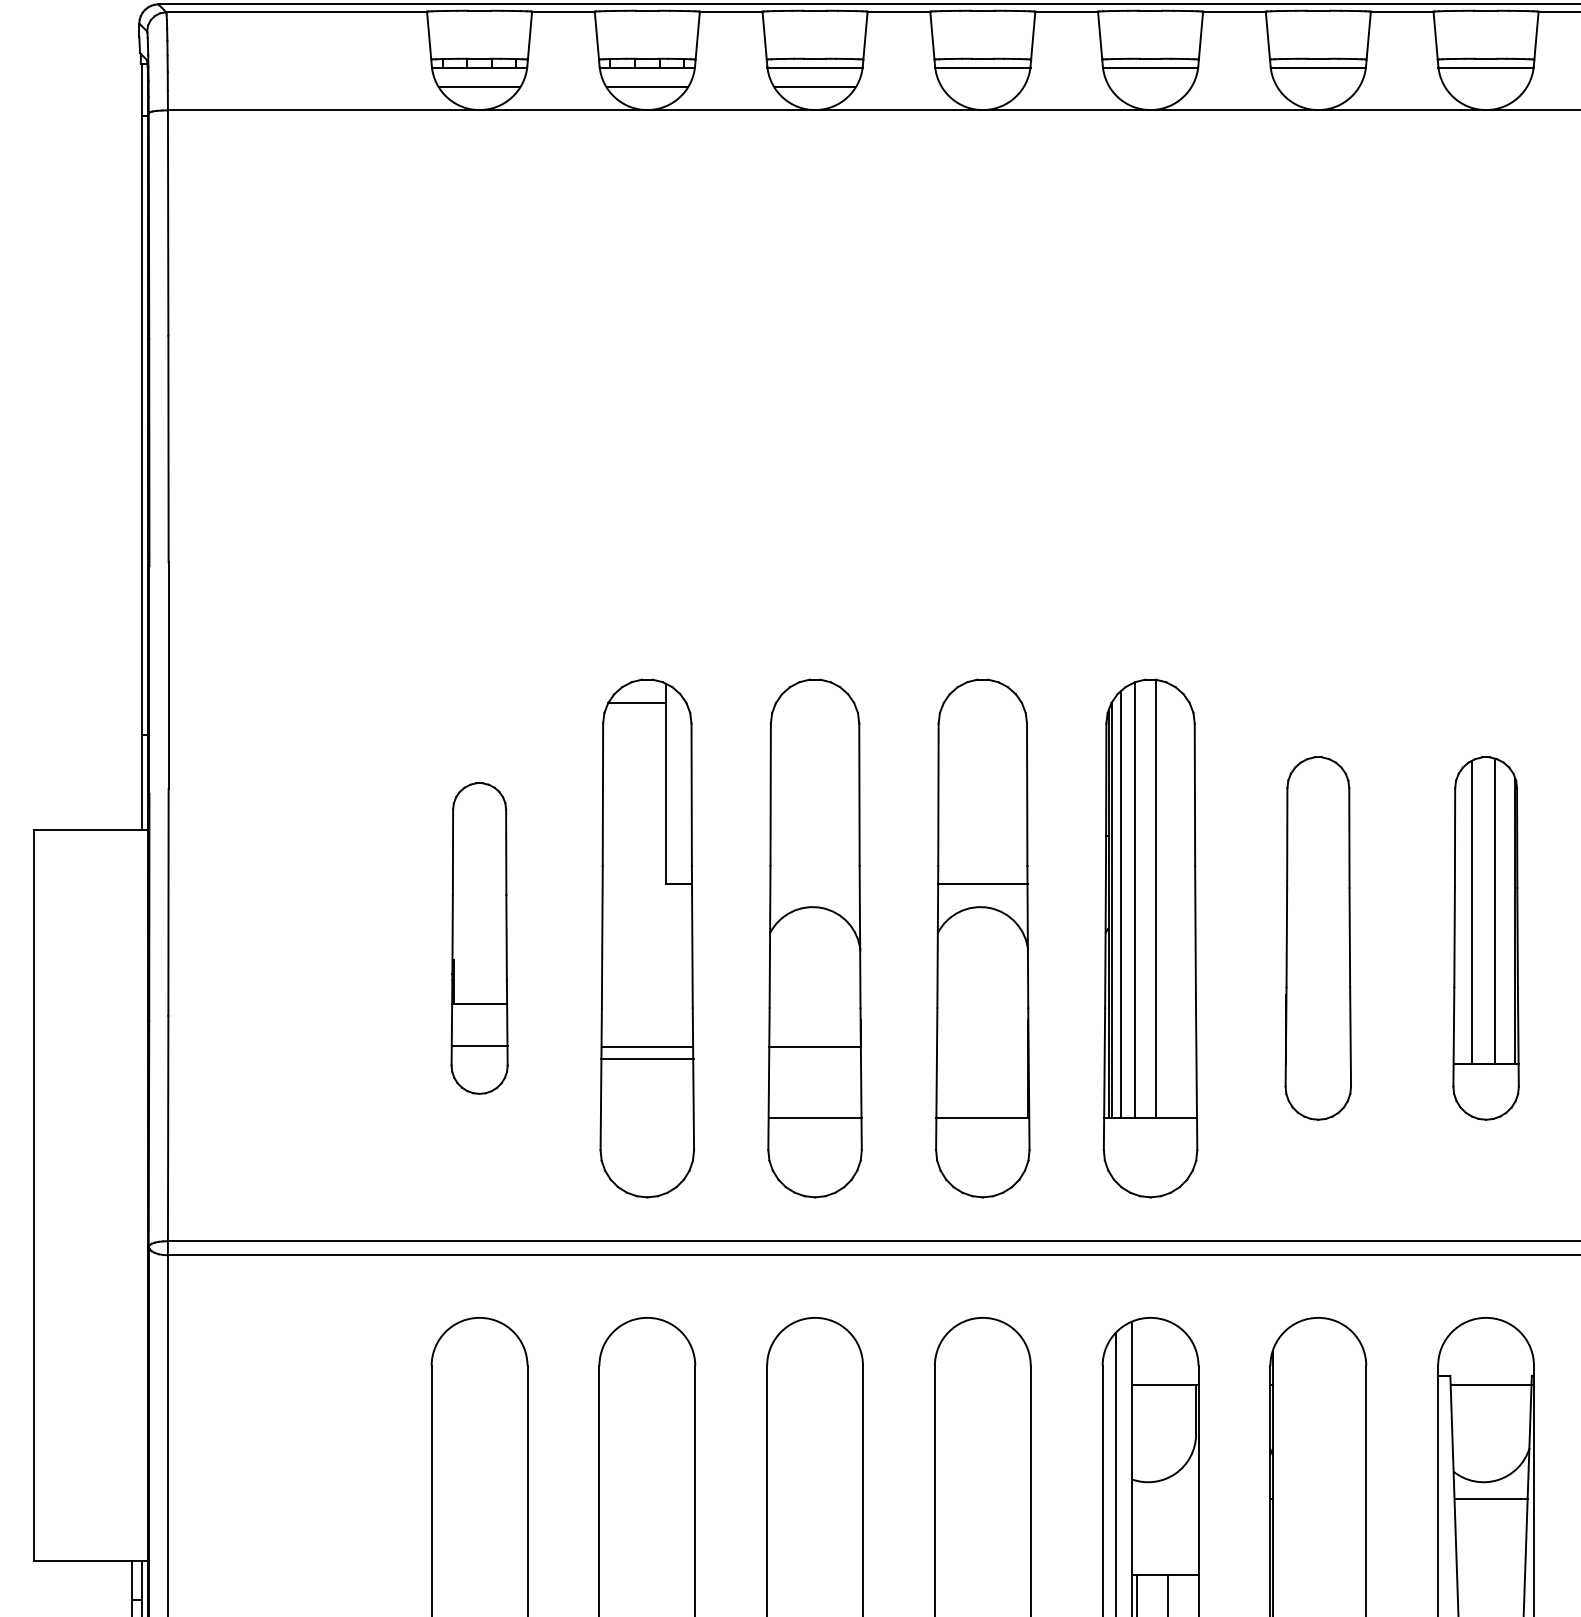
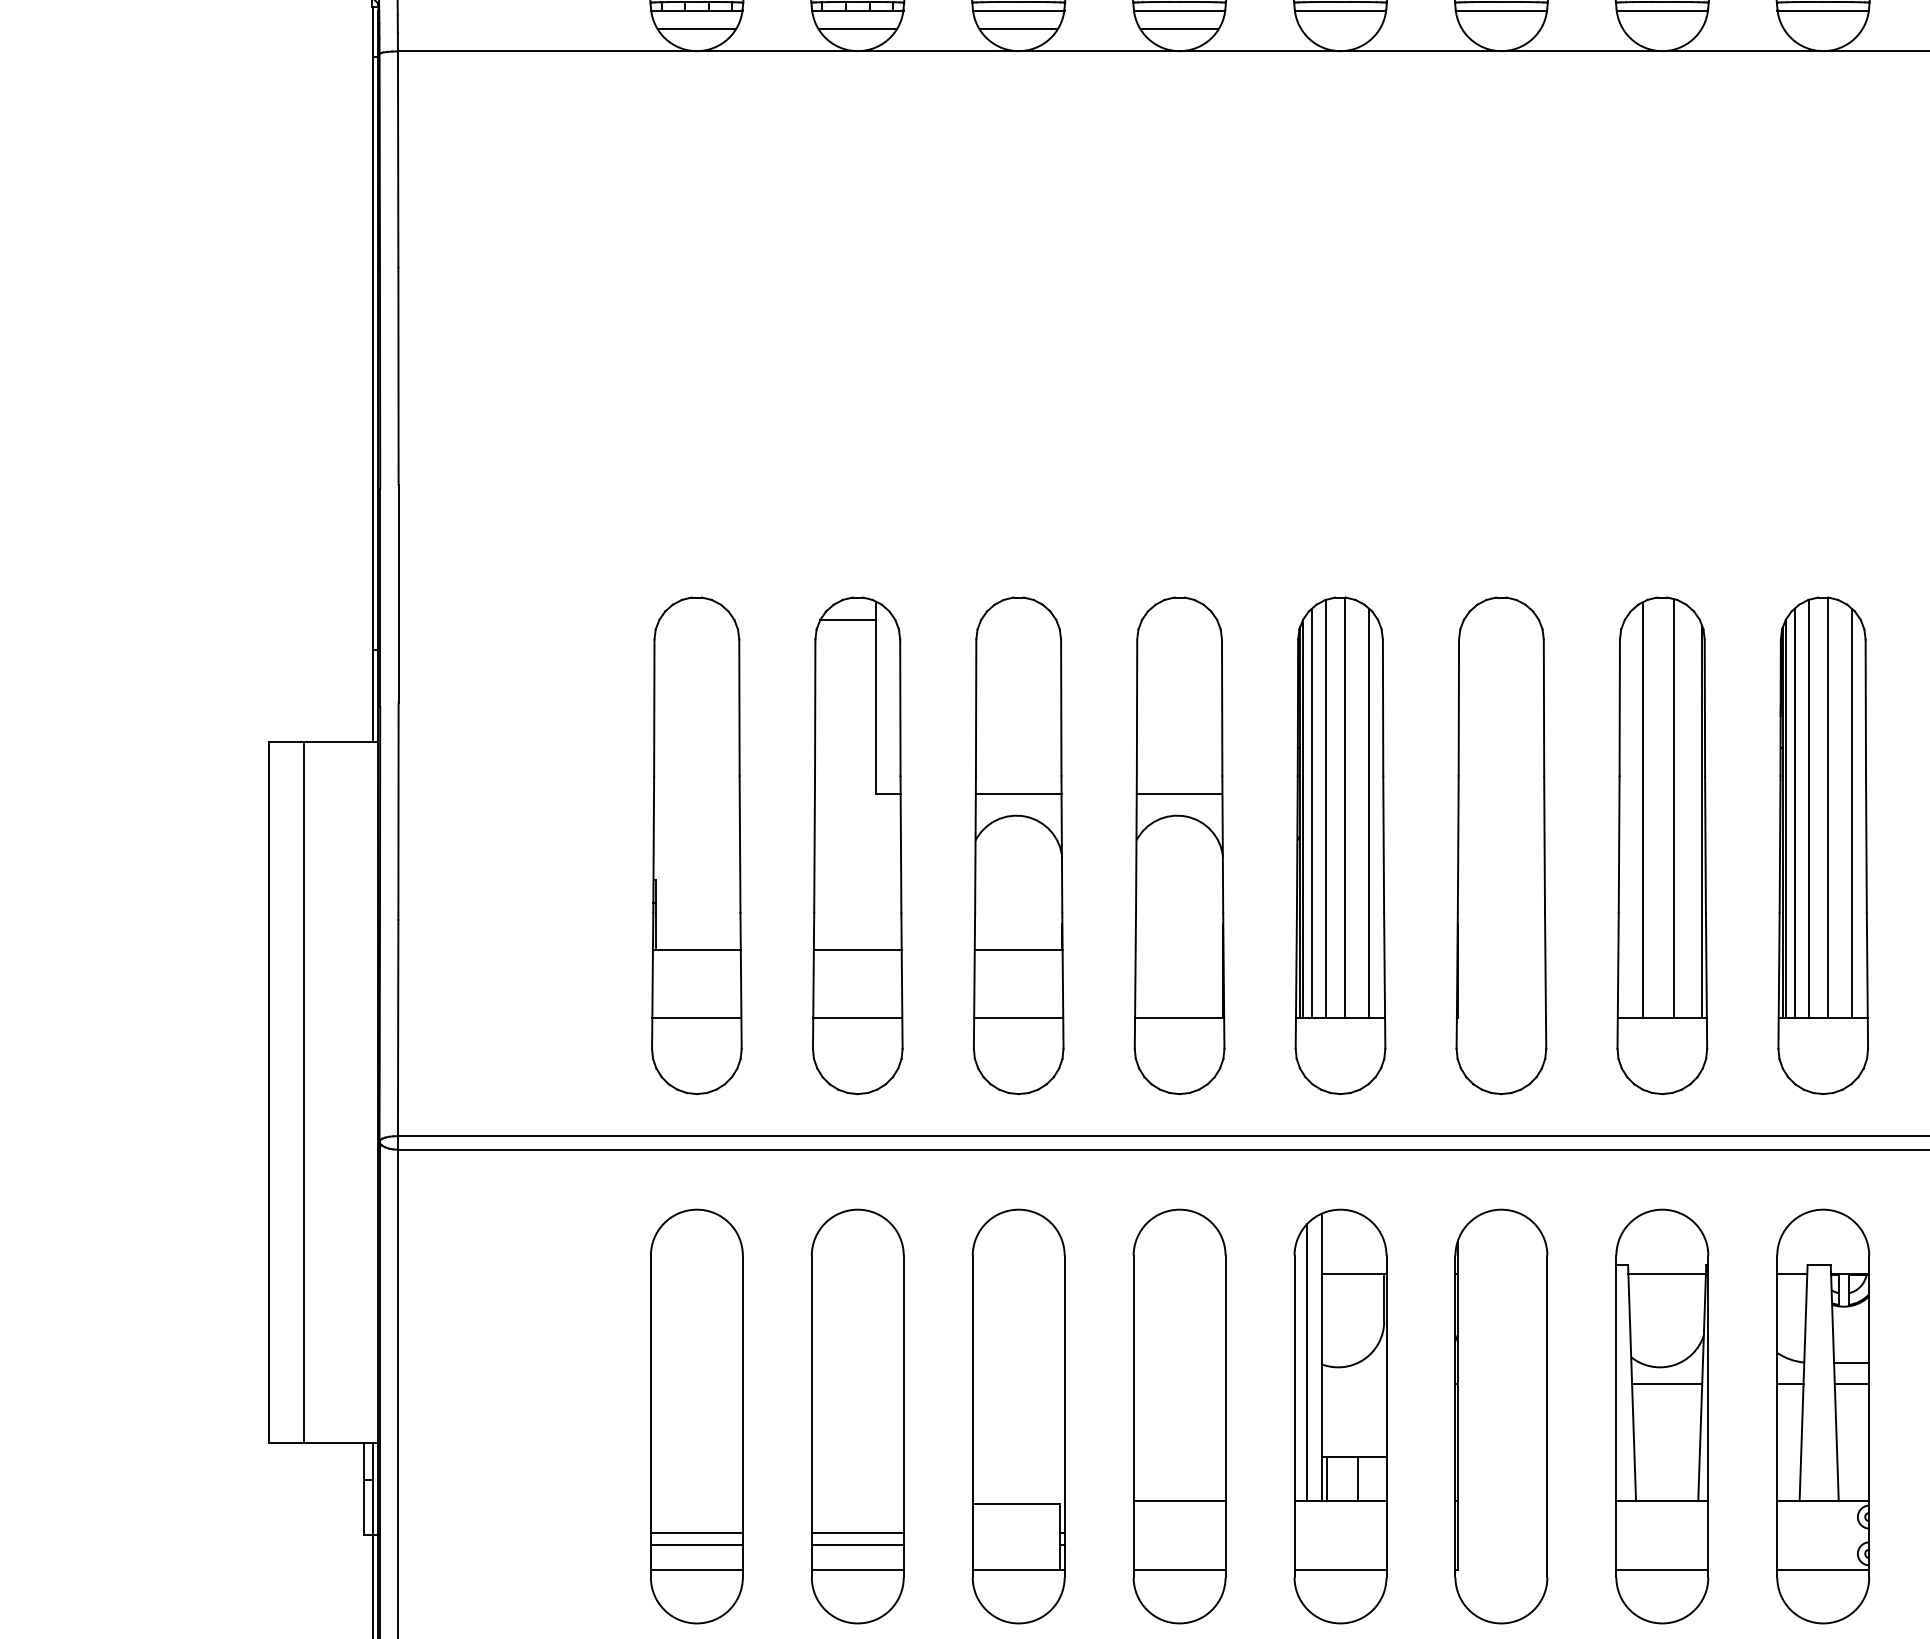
line: (982, 87) -> (1179, 29), added
line: (814, 883) -> (1018, 793), added
line: (1180, 903) -> (1369, 812), added
part: (479, 938) -> (696, 845), size x1.67
part: (1318, 938) -> (1501, 845), size x1.43
part: (1486, 938) -> (1662, 845), size x1.43
line: (647, 1058) -> (857, 1017), moved
line: (69, 1195) -> (303, 1092), added

